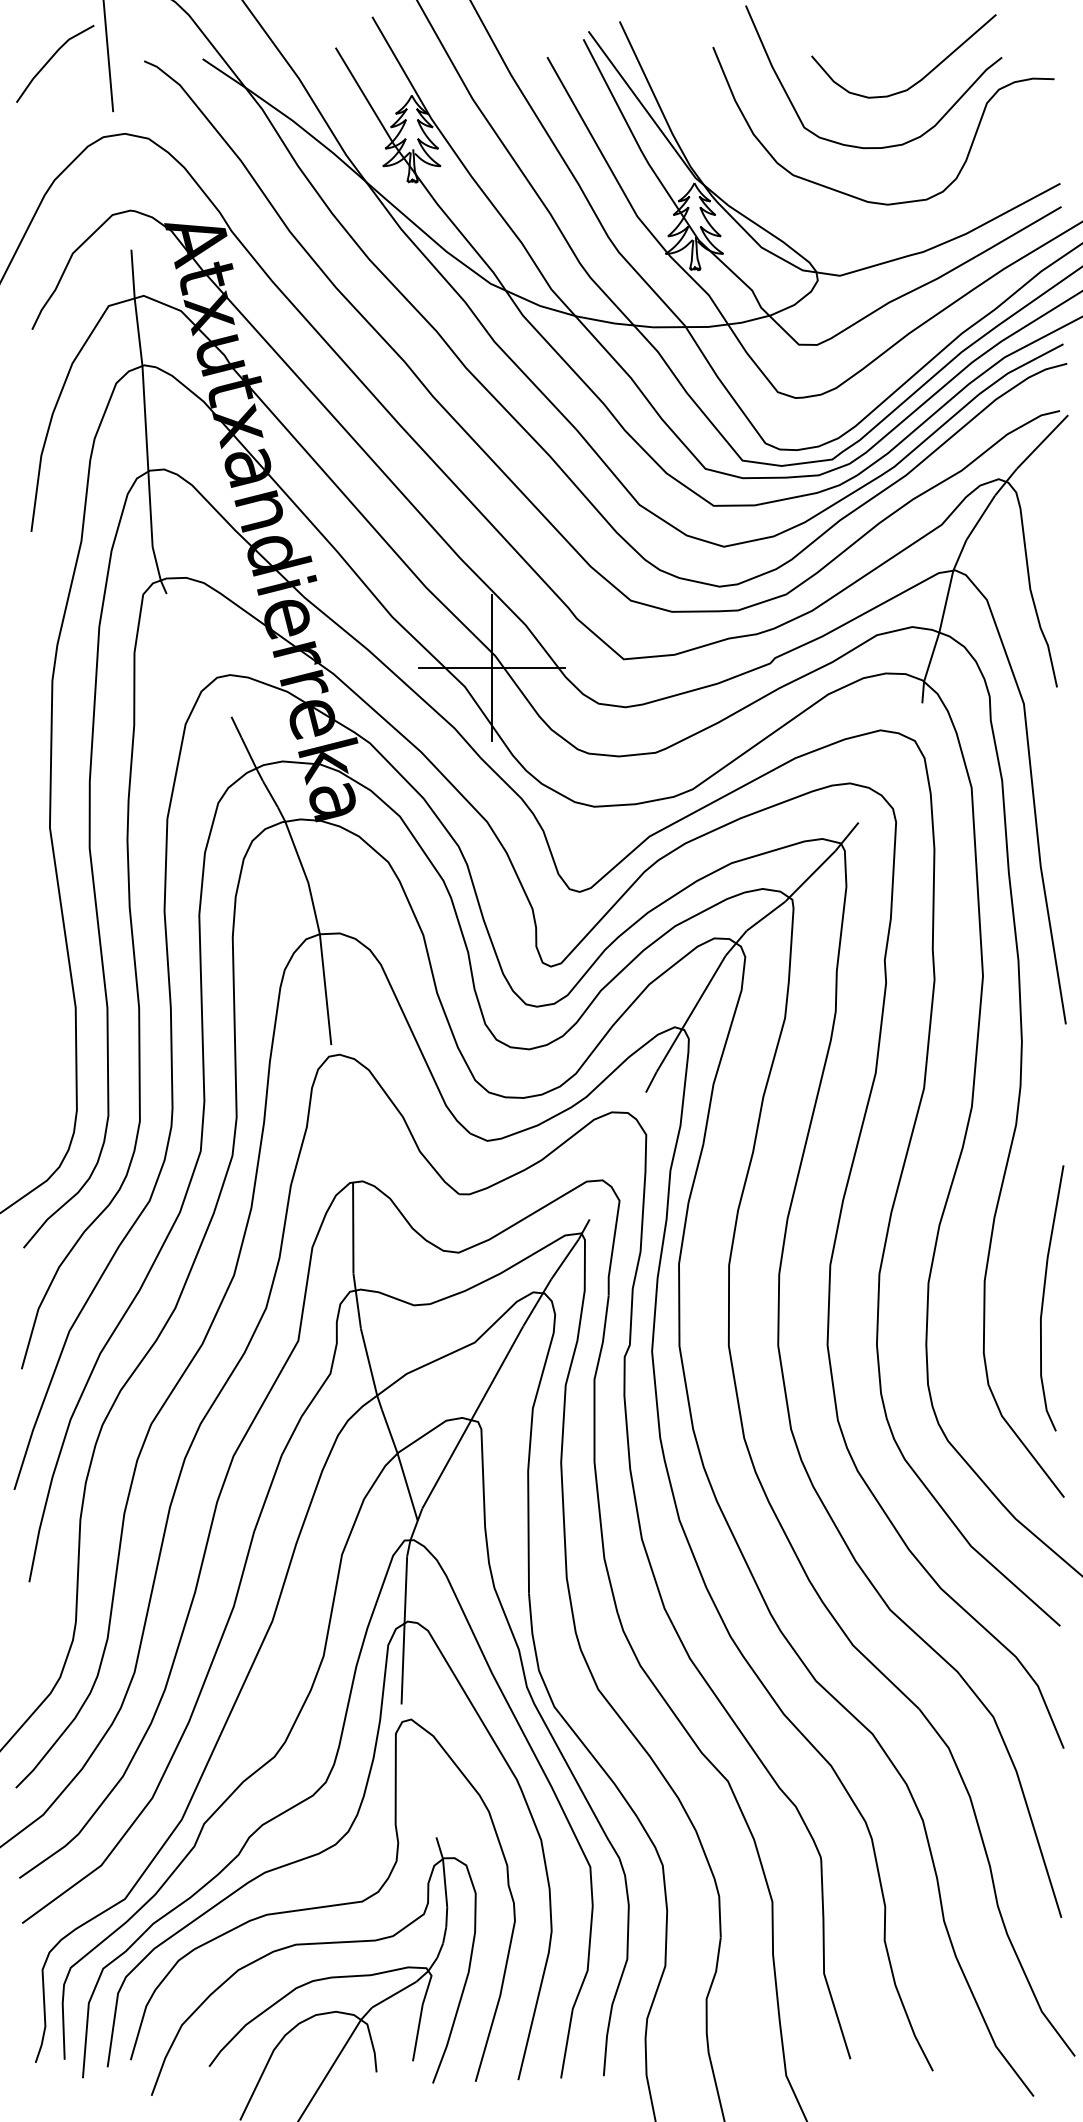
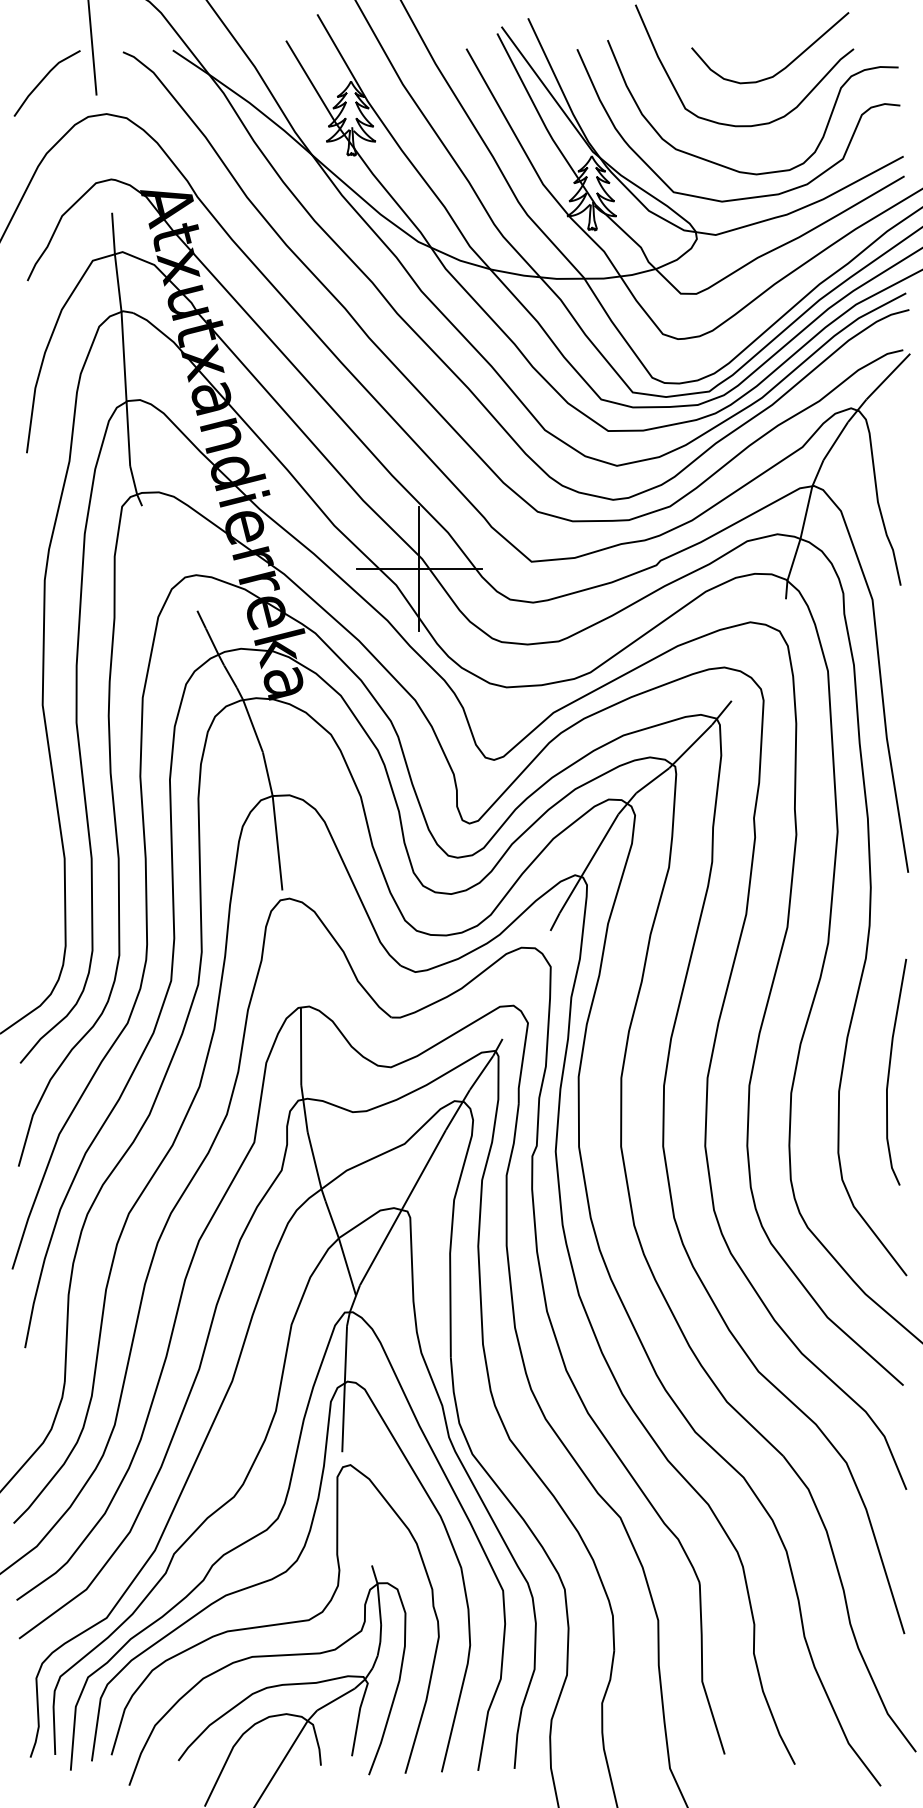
line: (50, 60) -> (43, 80), moved
curve: (881, 230) -> (751, 196), added
curve: (1045, 1295) -> (890, 1069), moved

